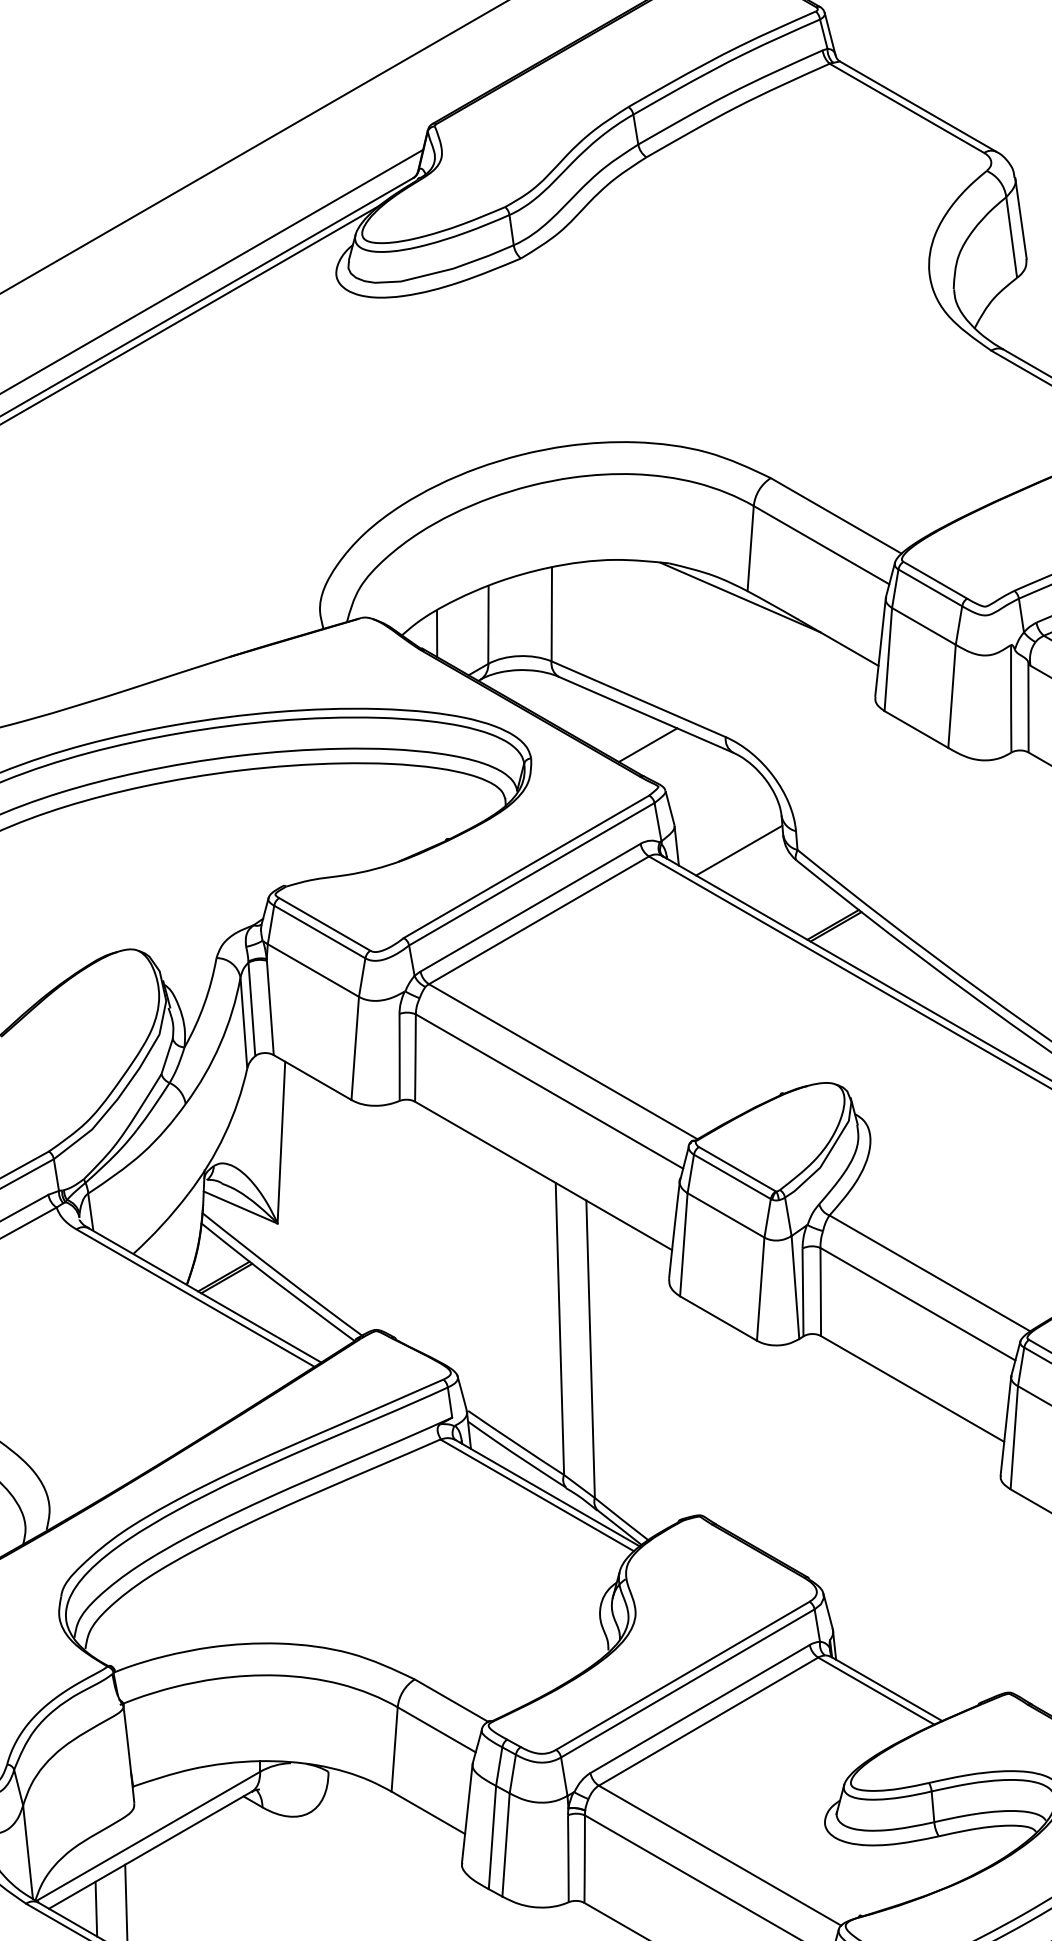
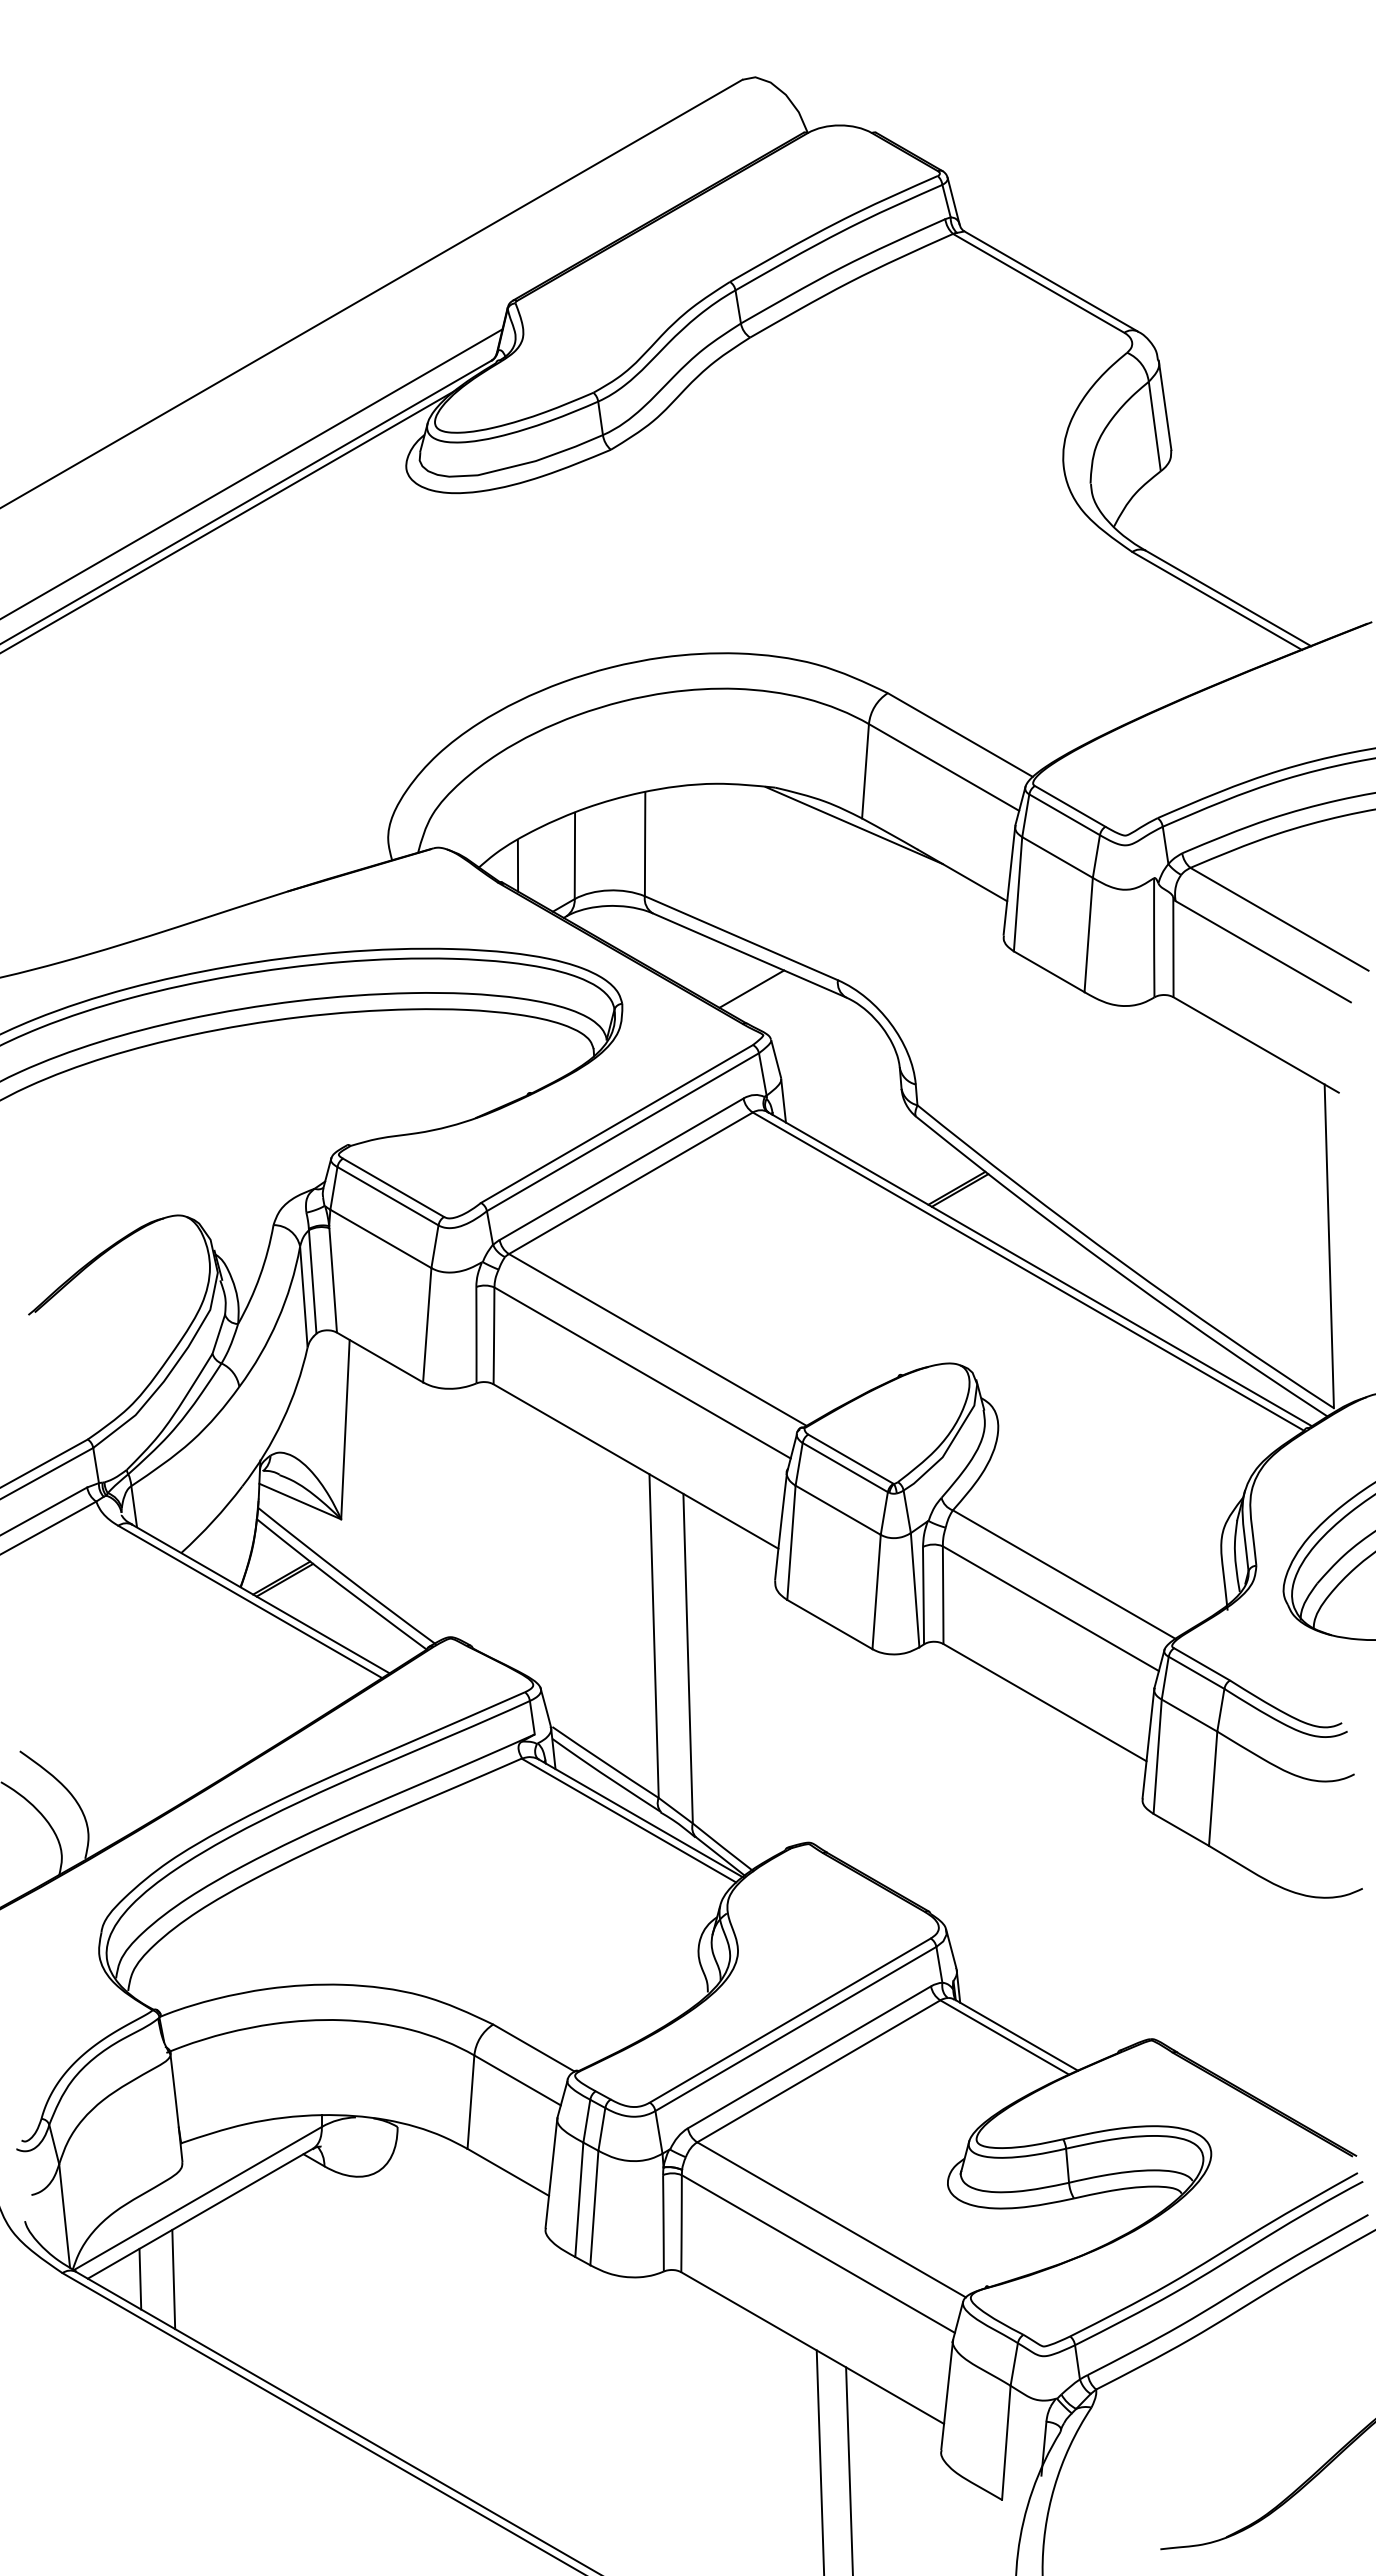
line: (738, 850) -> (852, 1105), removed

